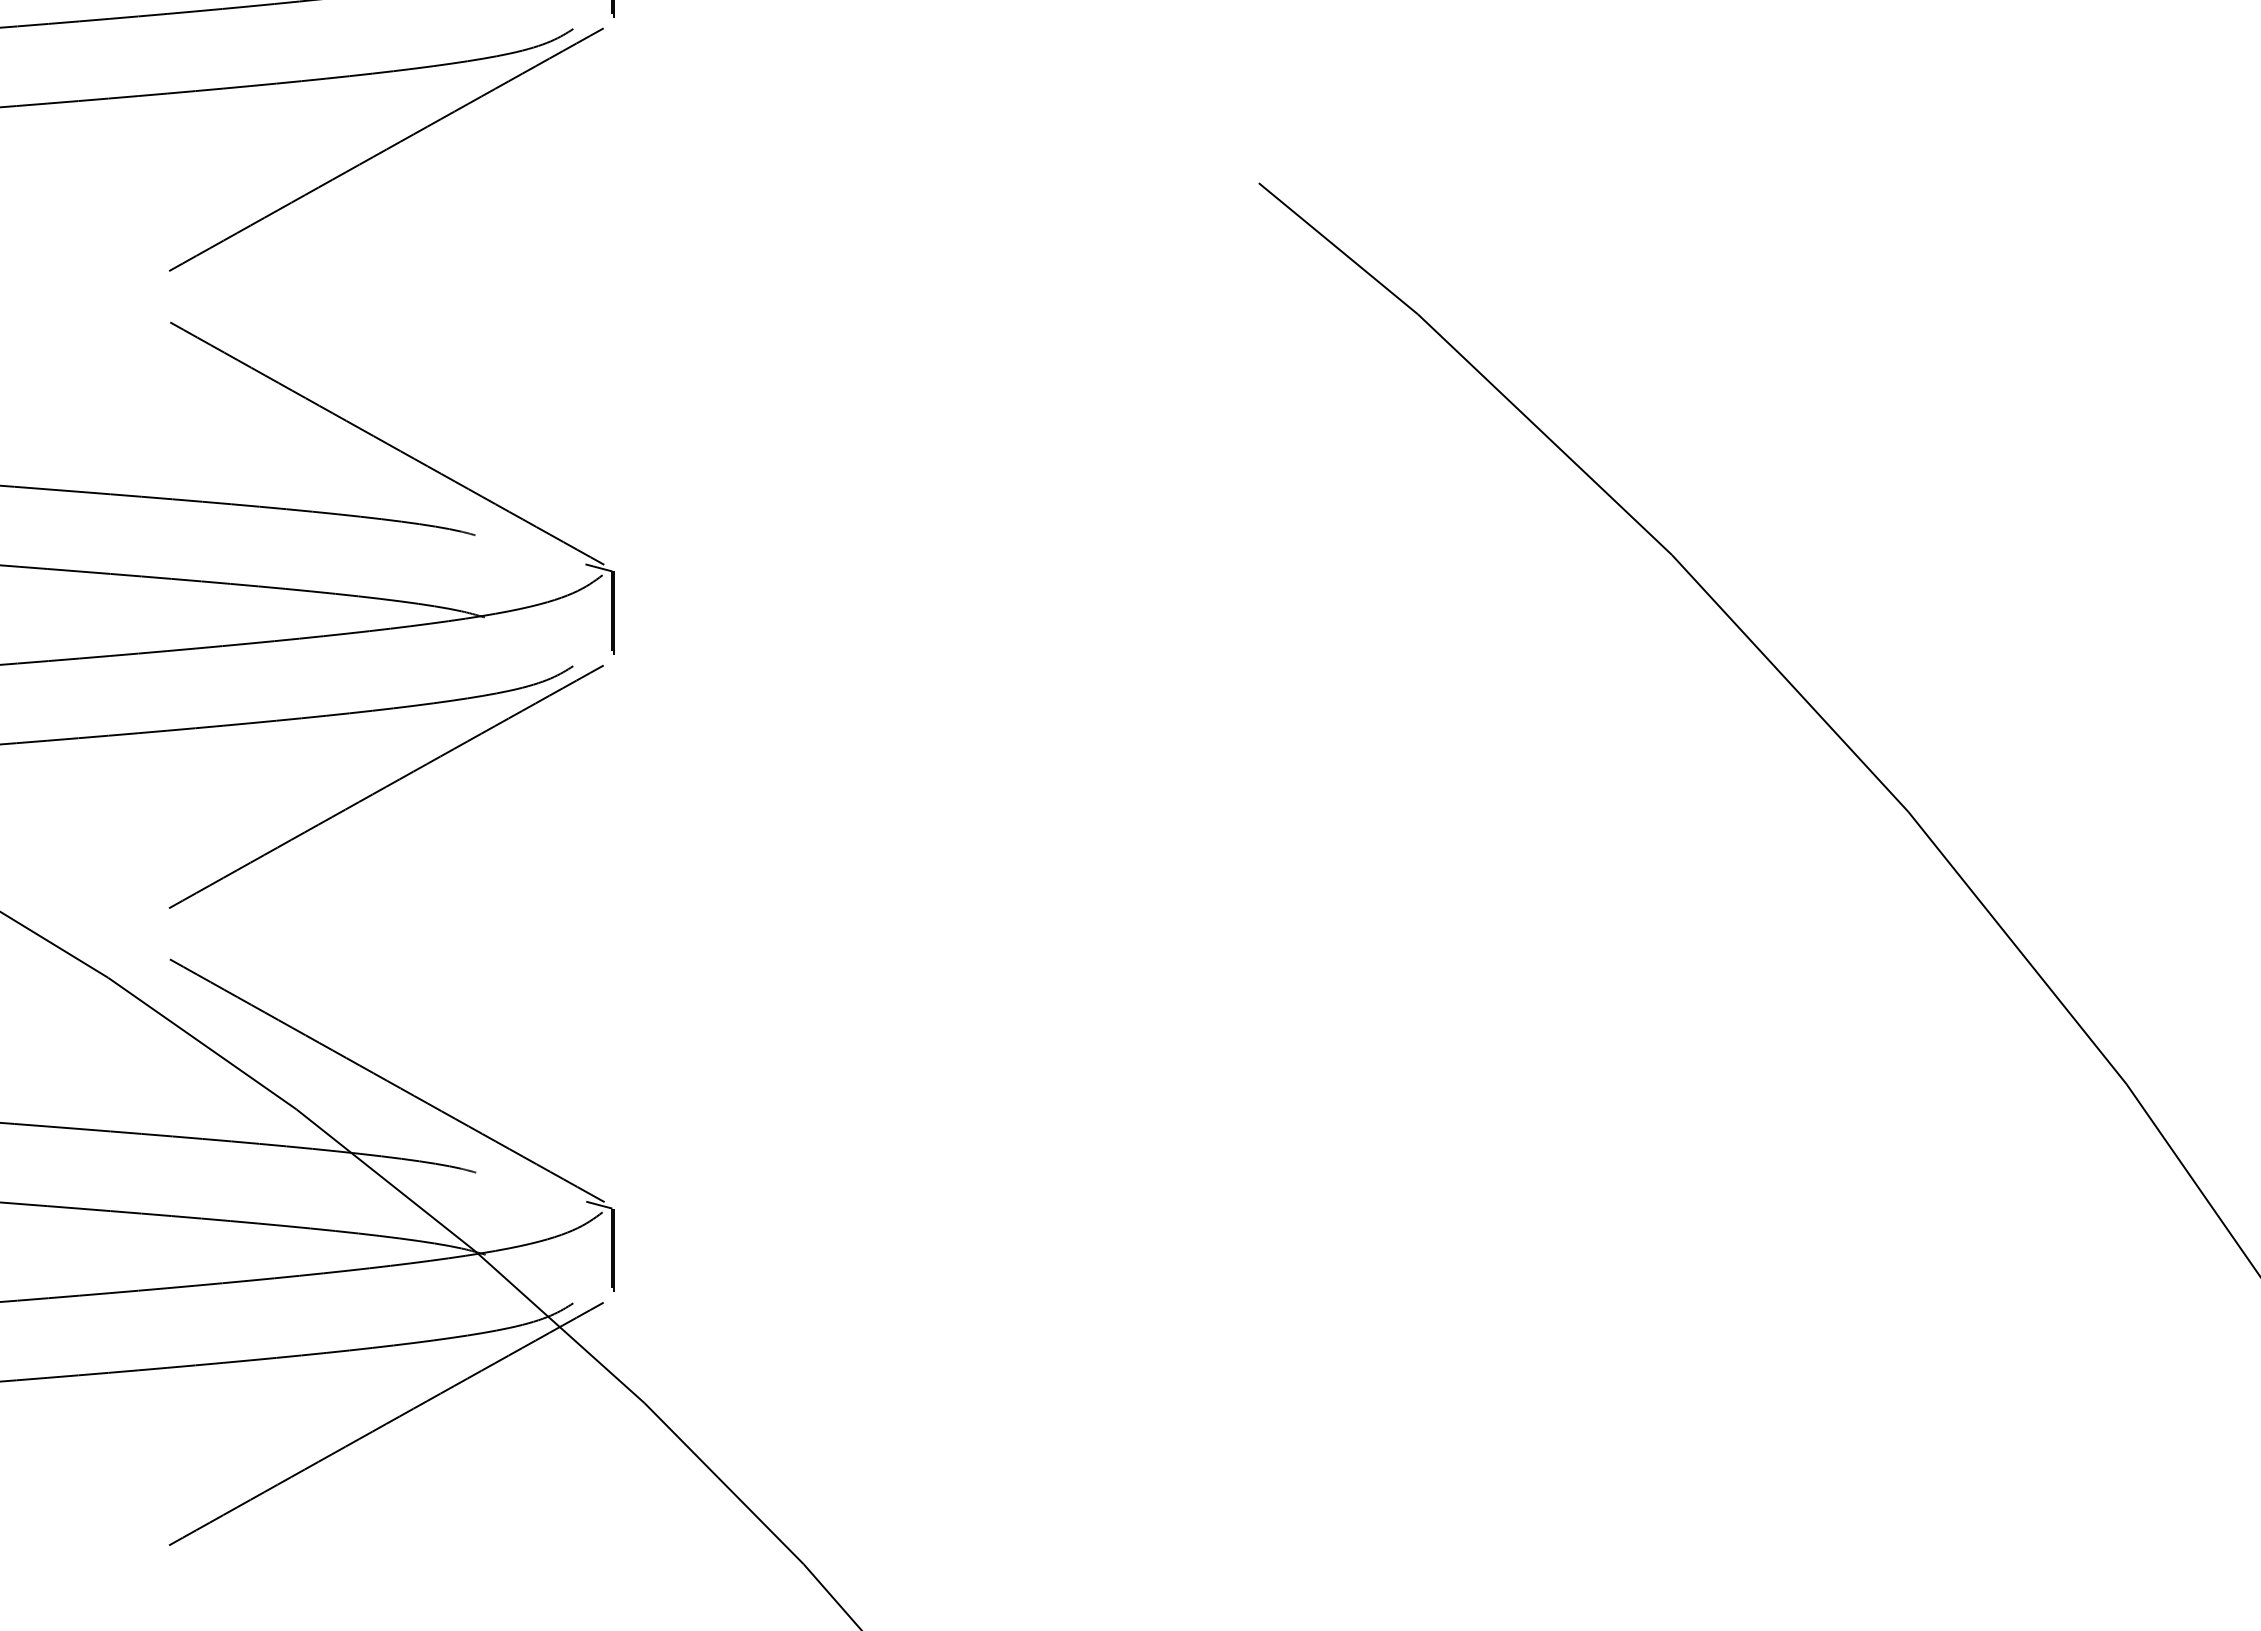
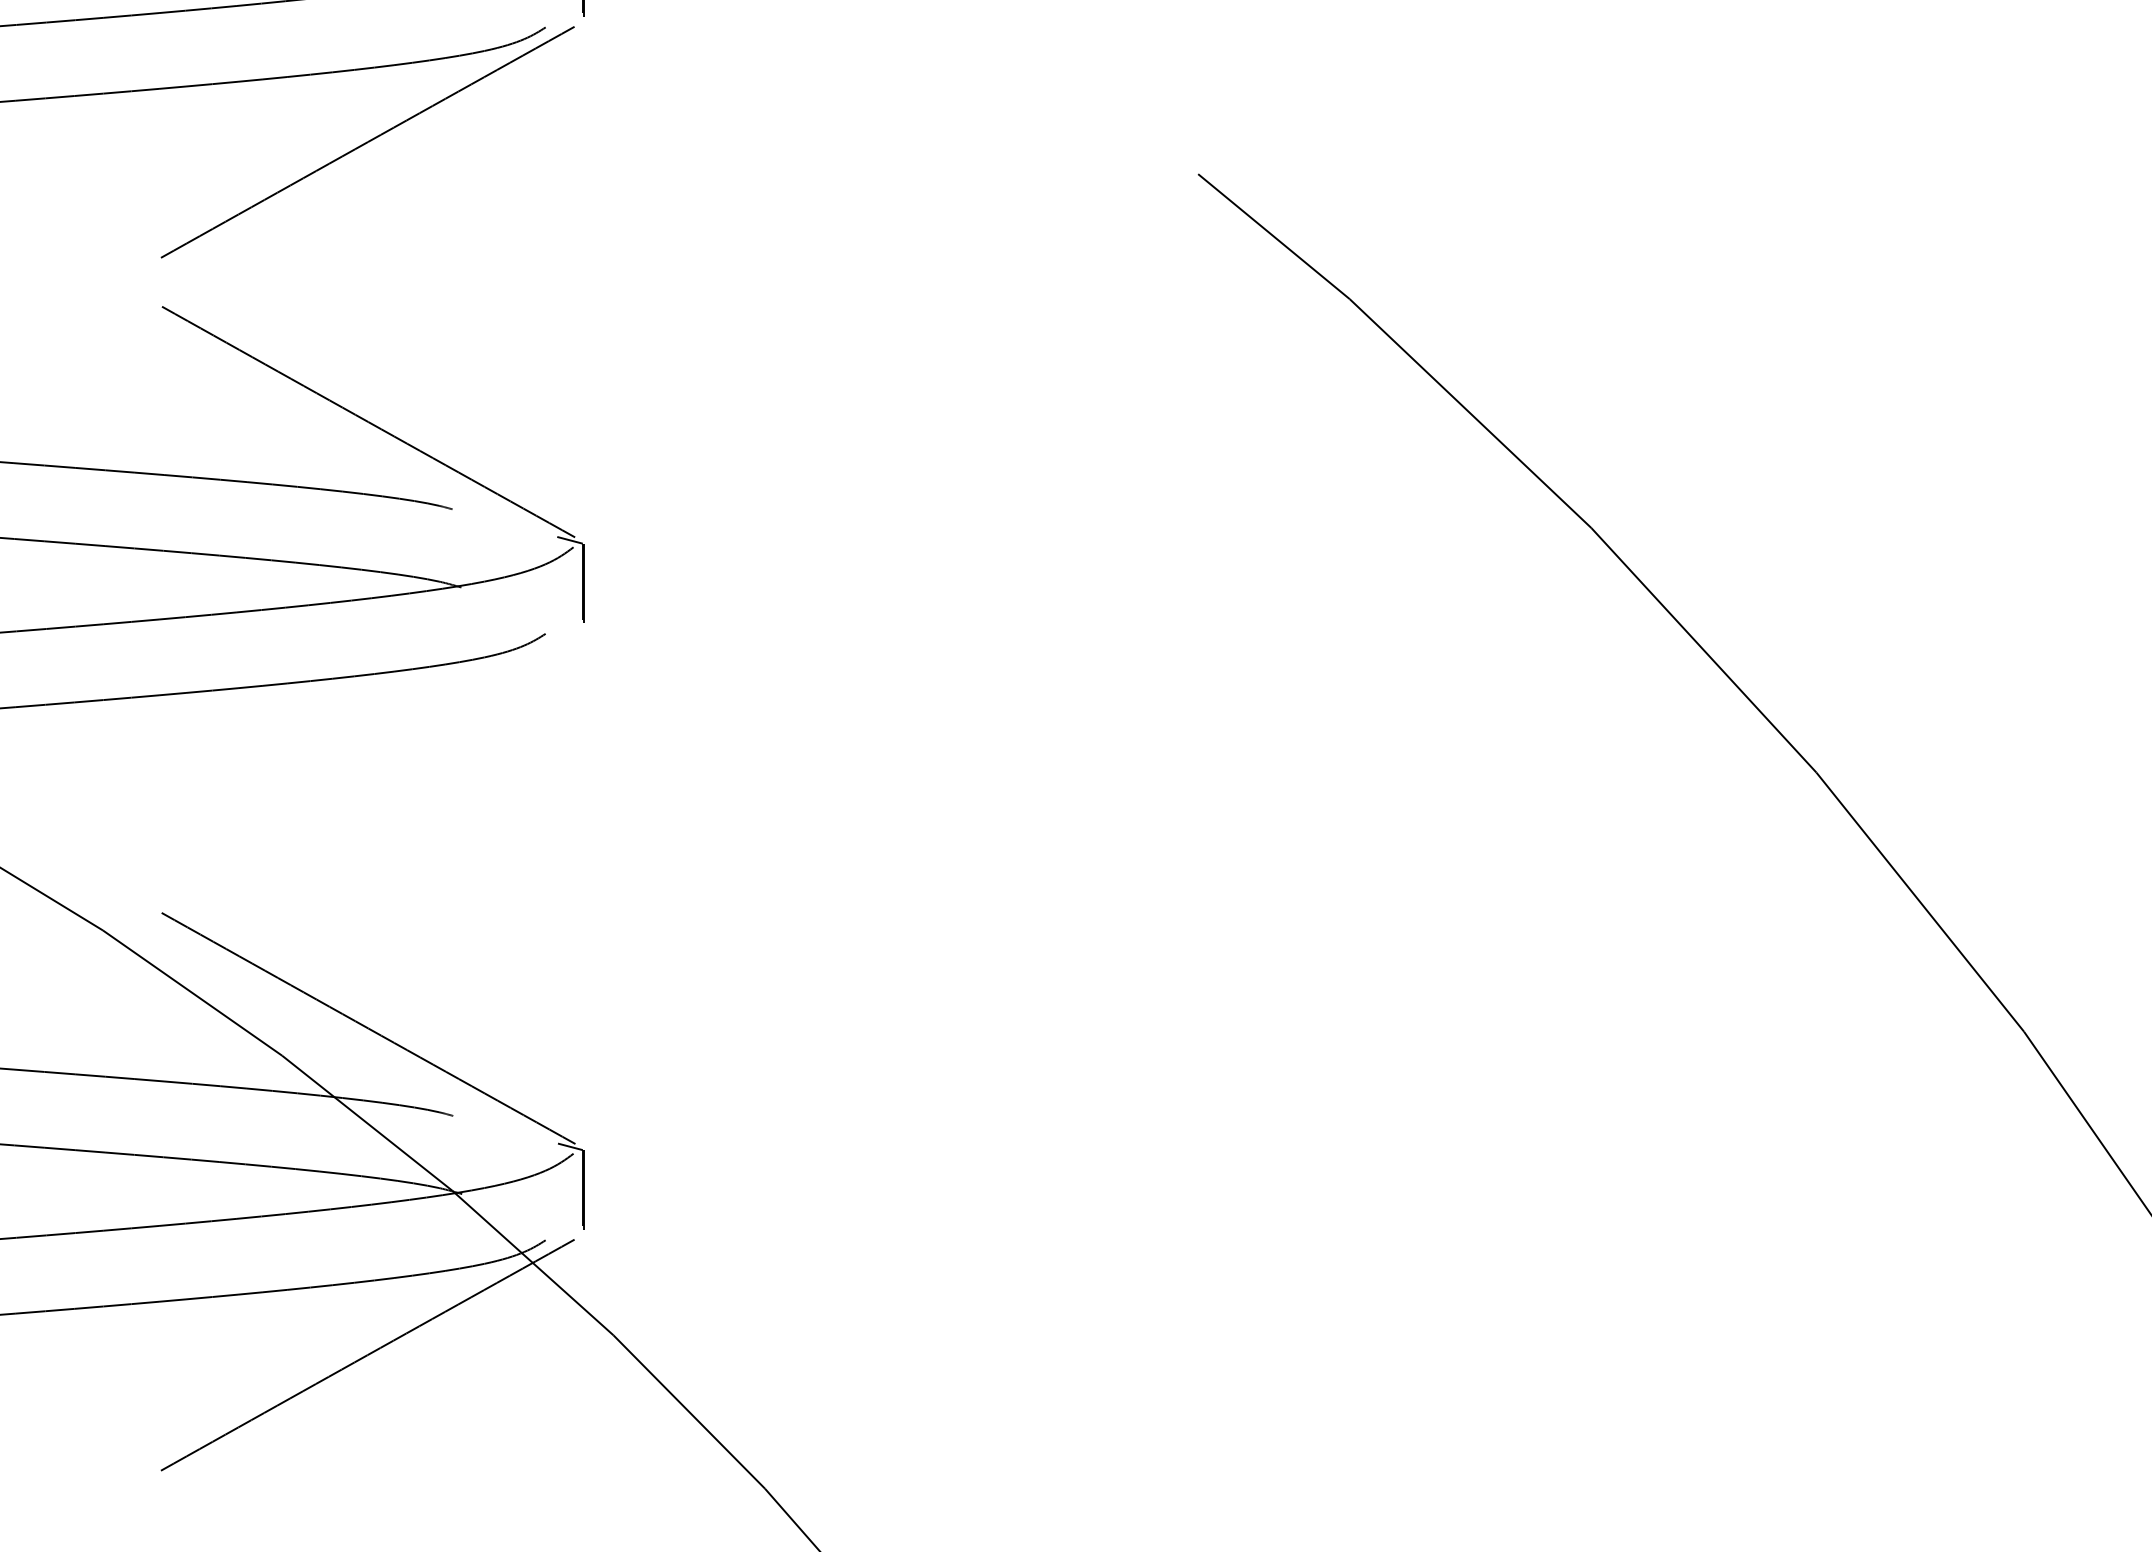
line: (385, 786) -> (366, 748), removed

